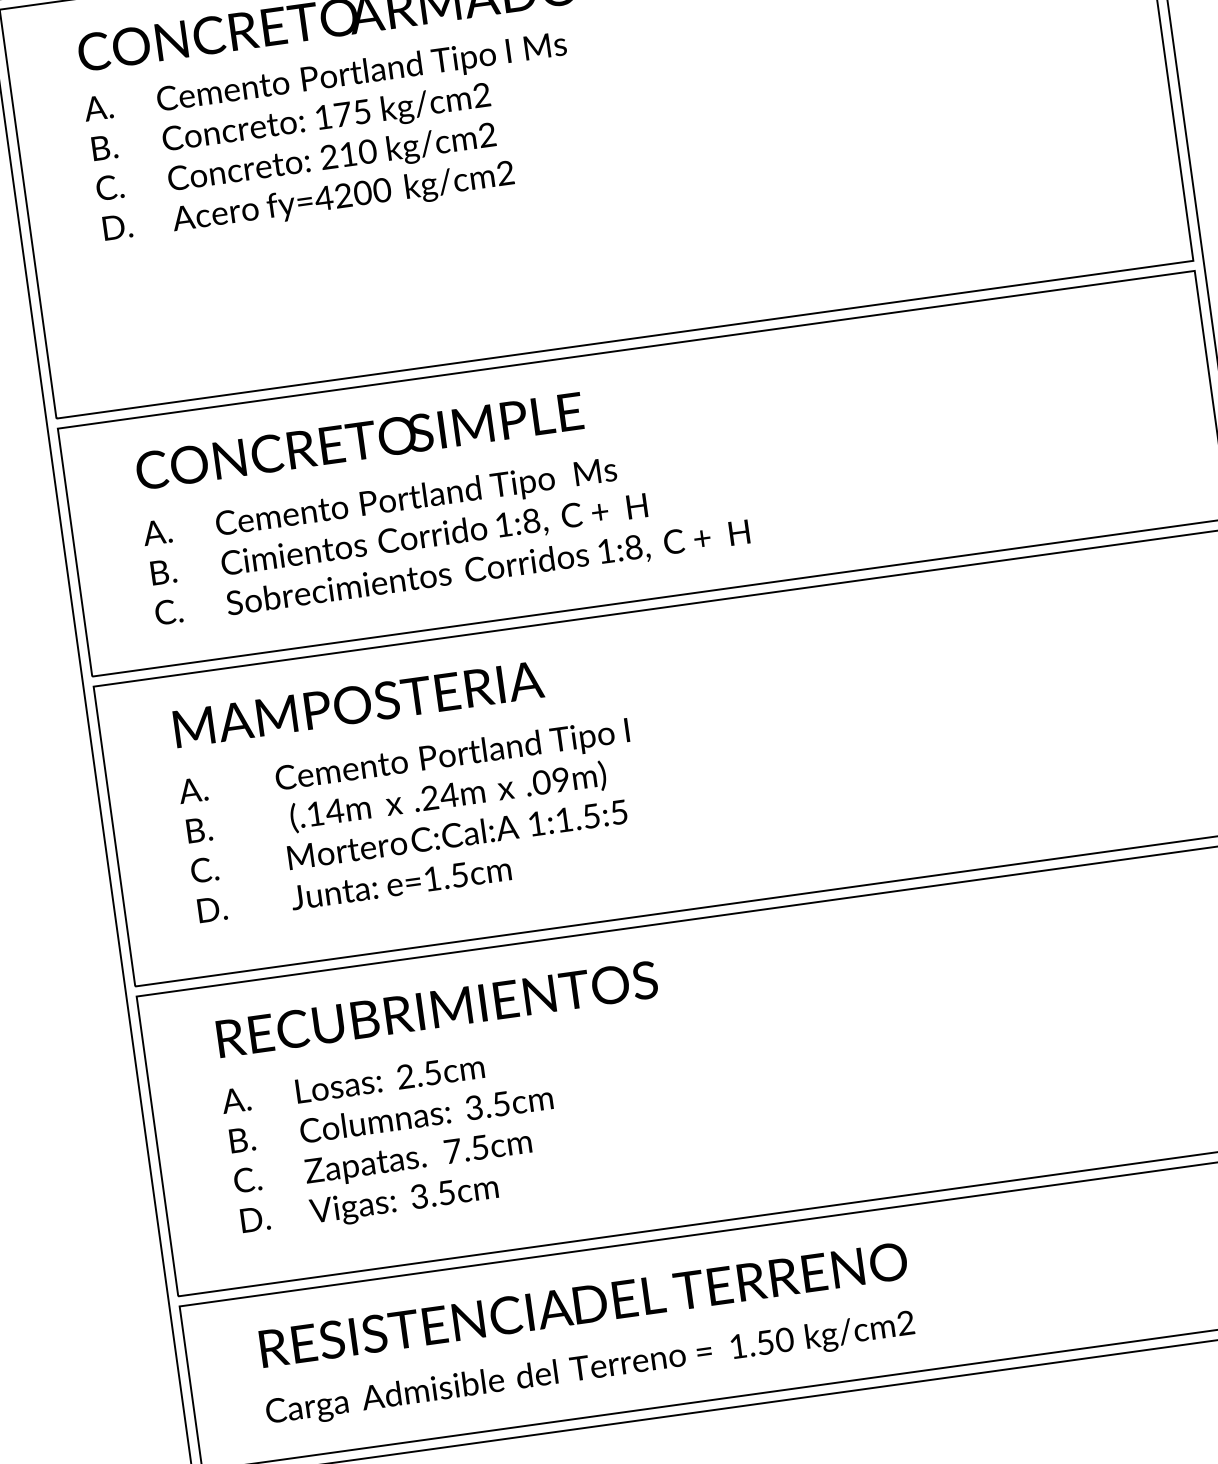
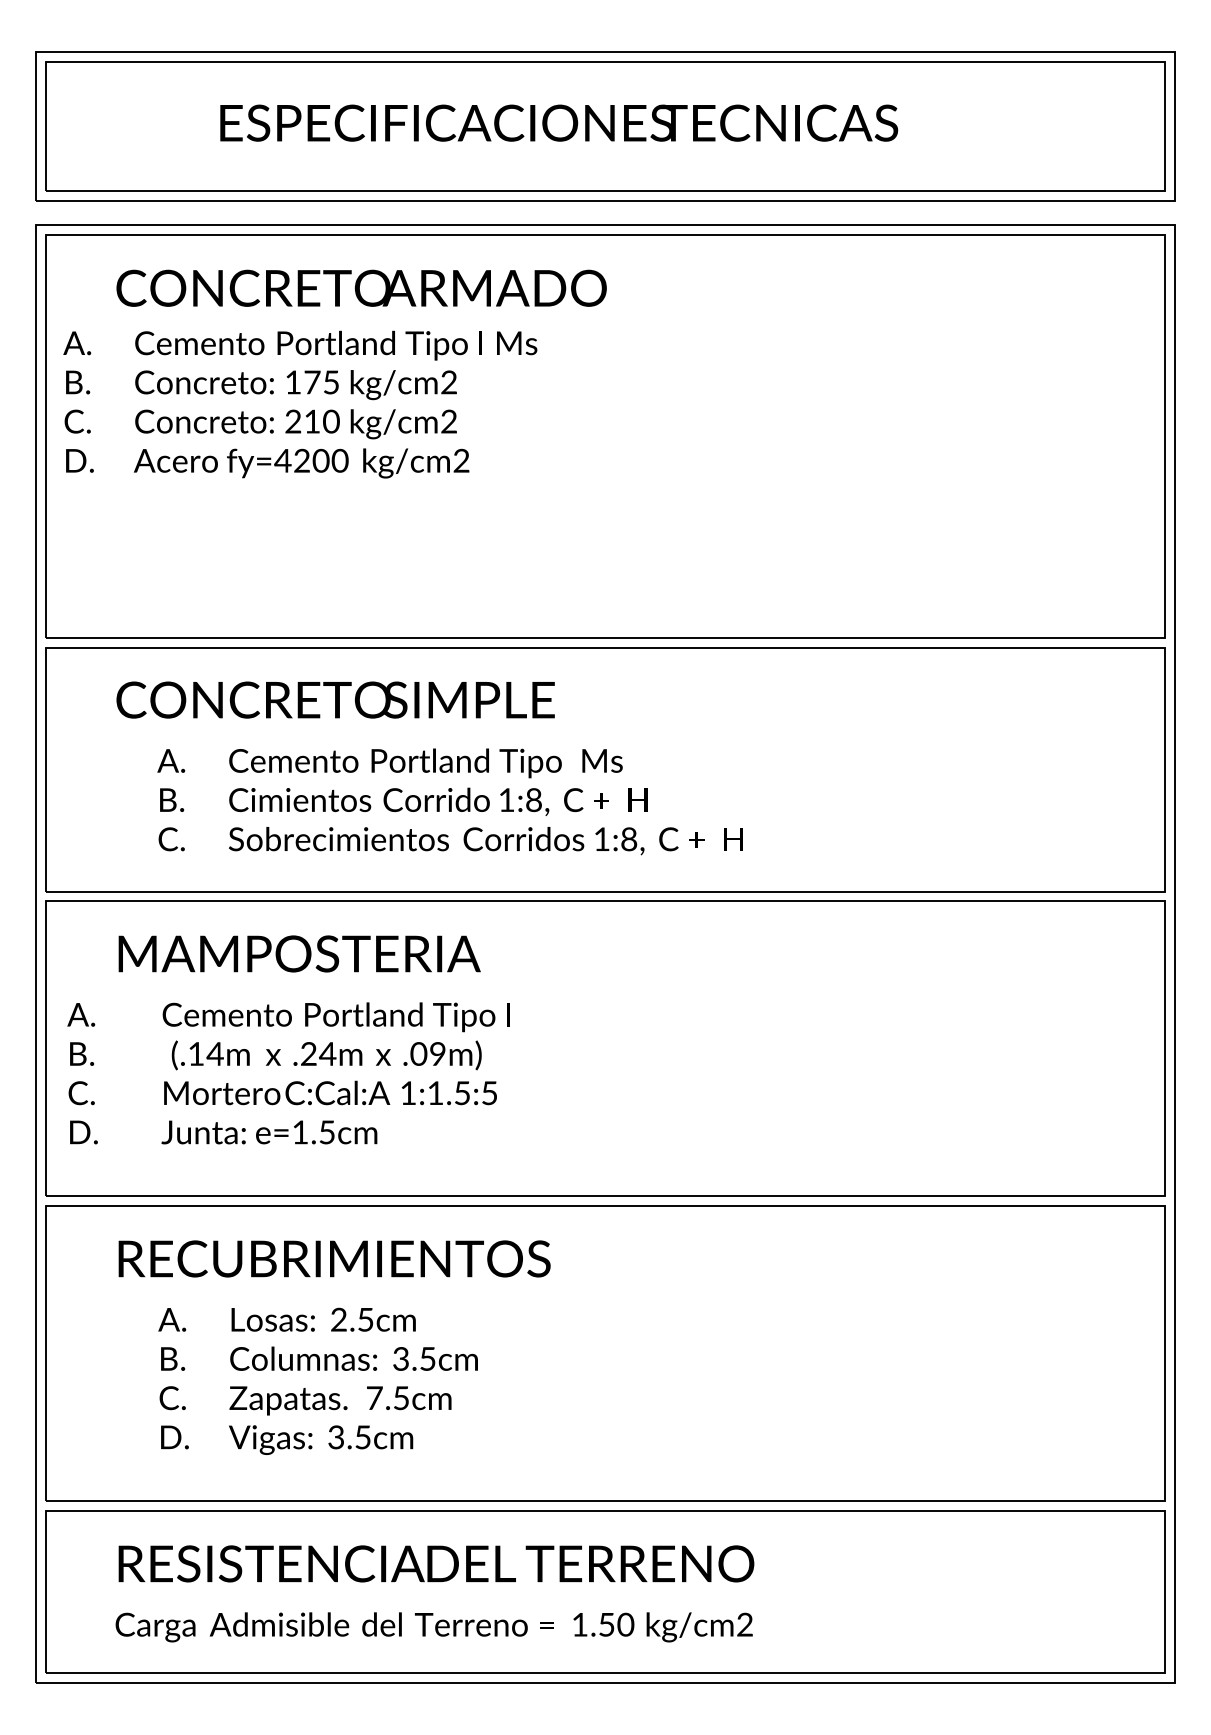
text: (333, 138) -> (300, 404), moved
text: (445, 534) -> (449, 801), moved
text: (412, 820) -> (288, 1073), moved
text: (392, 1141) -> (317, 1380), moved

